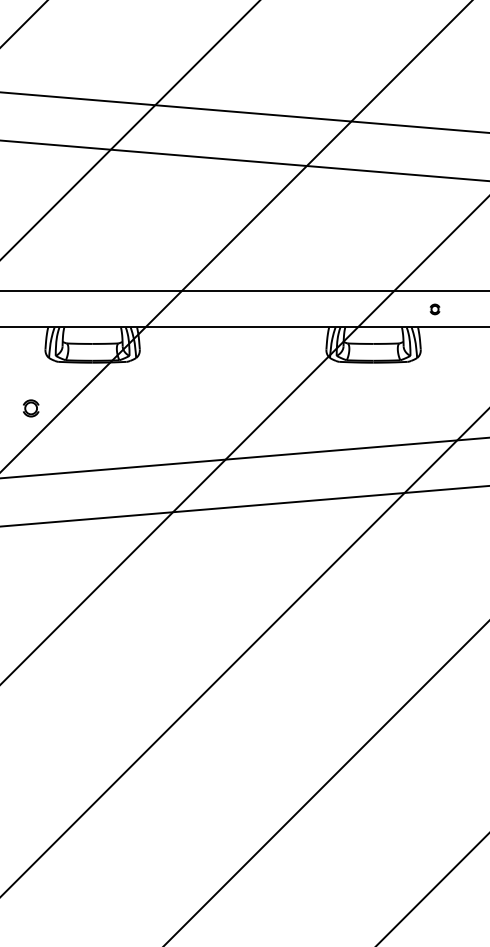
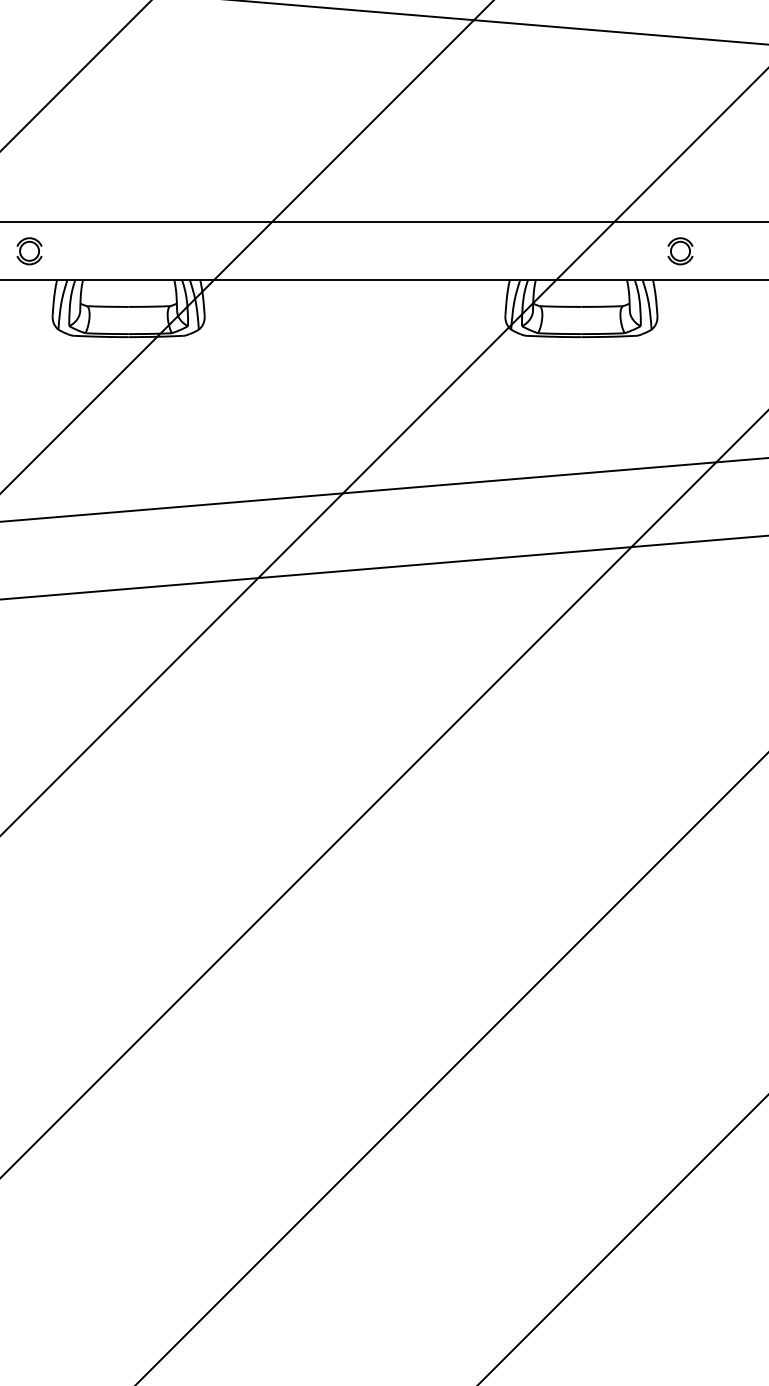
part: (434, 309) -> (679, 251), size x1.67
part: (31, 408) -> (30, 251), moved

